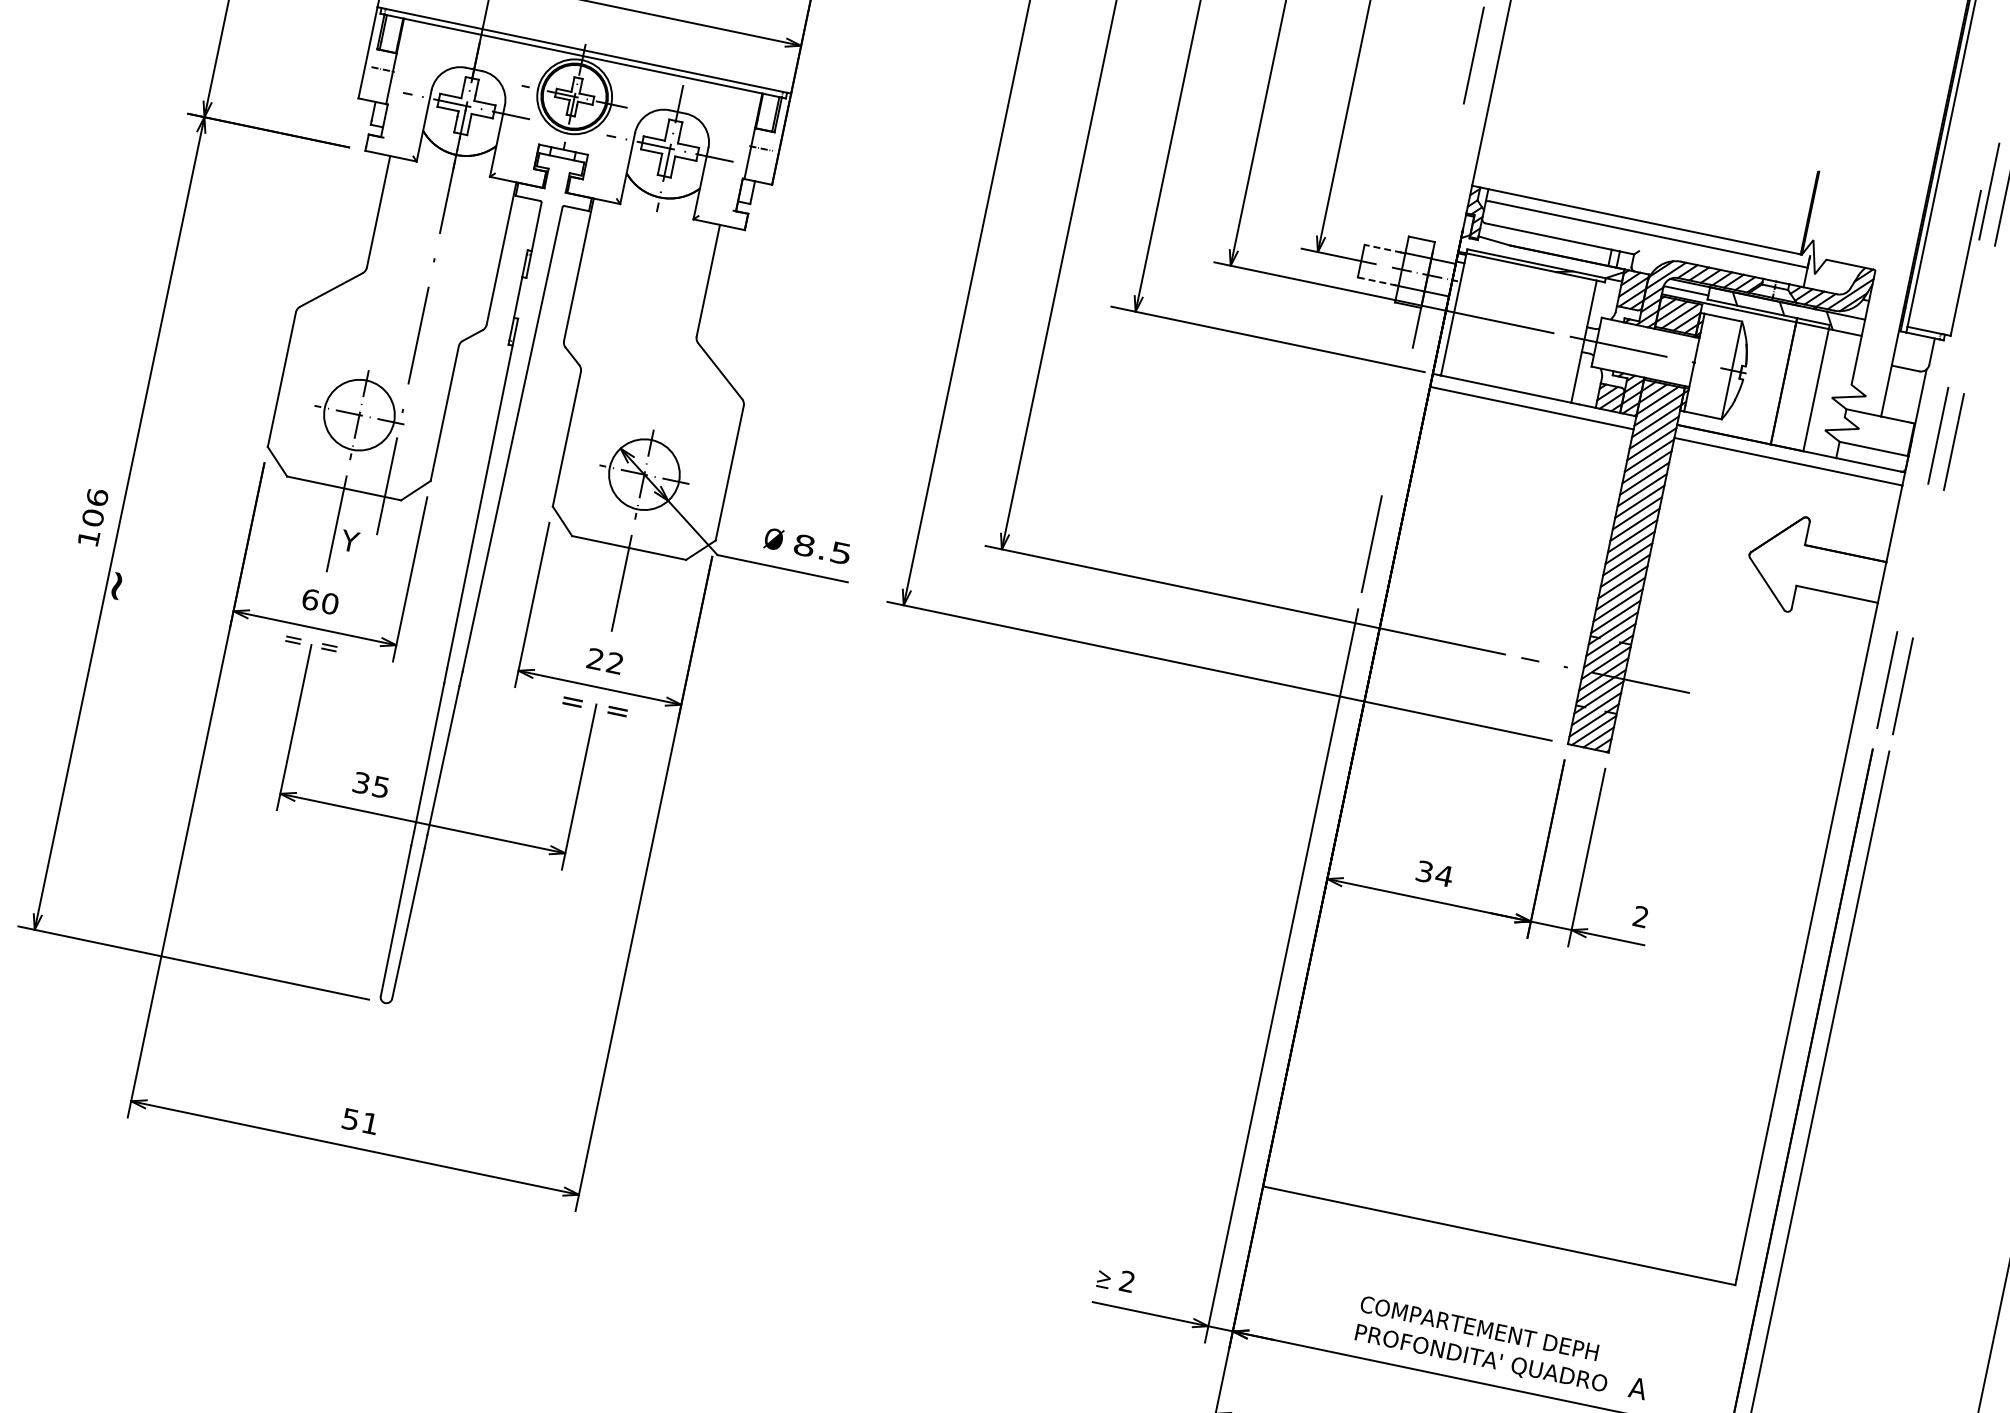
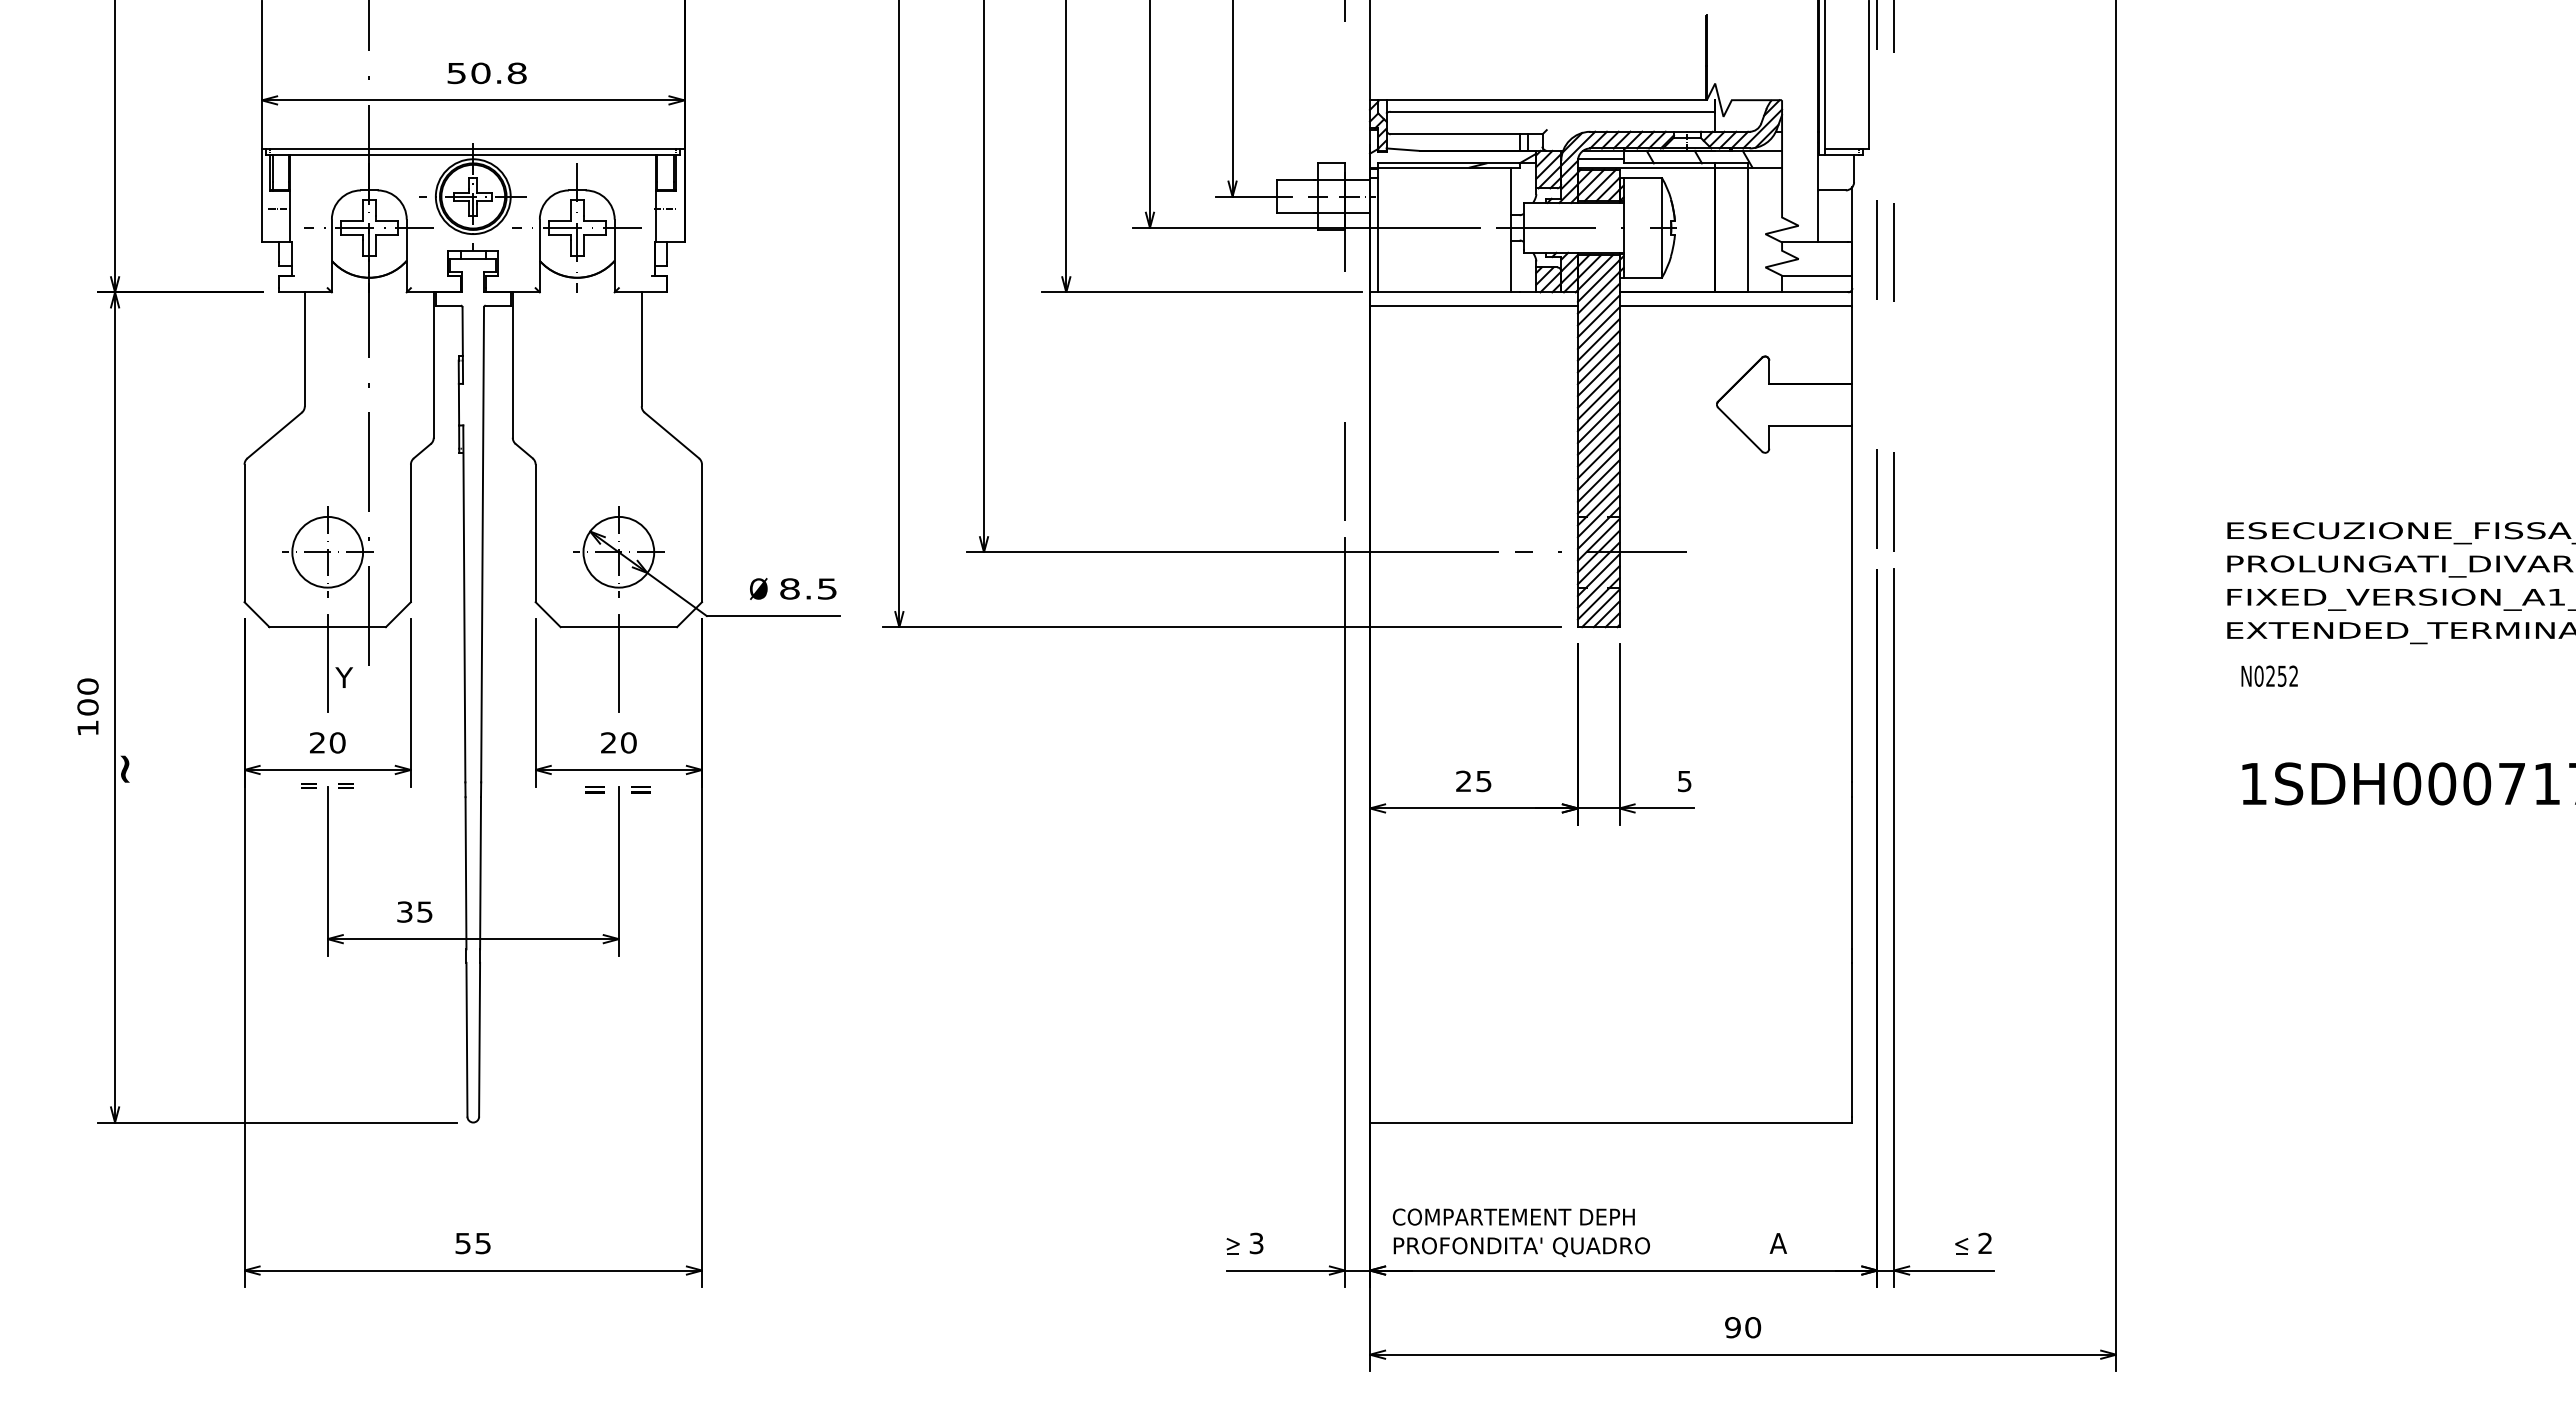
line: (1382, 249) -> (1295, 180), dashed -> solid
line: (1377, 281) -> (1296, 213), dashed -> solid
text: (96, 497) -> (87, 686), 106 -> 100
text: (310, 599) -> (317, 742), 60 -> 20
text: (614, 662) -> (628, 742), 22 -> 20
text: (1435, 874) -> (1474, 781), 34 -> 25
text: (1640, 916) -> (1684, 781), 2 -> 5
text: (369, 1123) -> (482, 1243), 51 -> 55
text: (1127, 1281) -> (1256, 1243), 2 -> 3
text: (1482, 1344) -> (1520, 1232), moved

